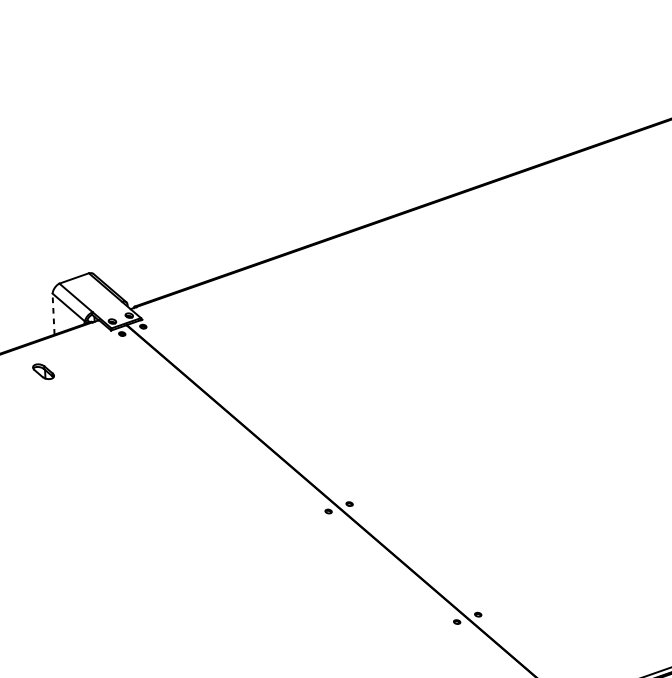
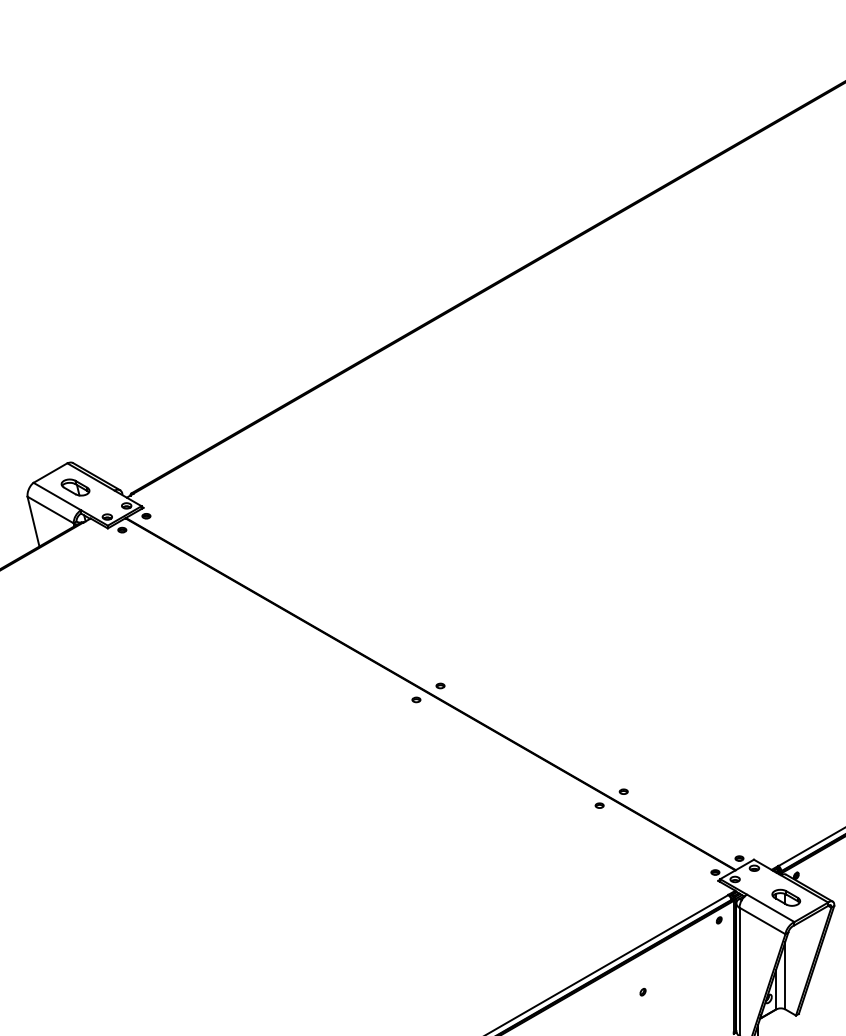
line: (53, 314) -> (33, 521), dashed -> solid
part: (43, 371) -> (75, 487), moved

